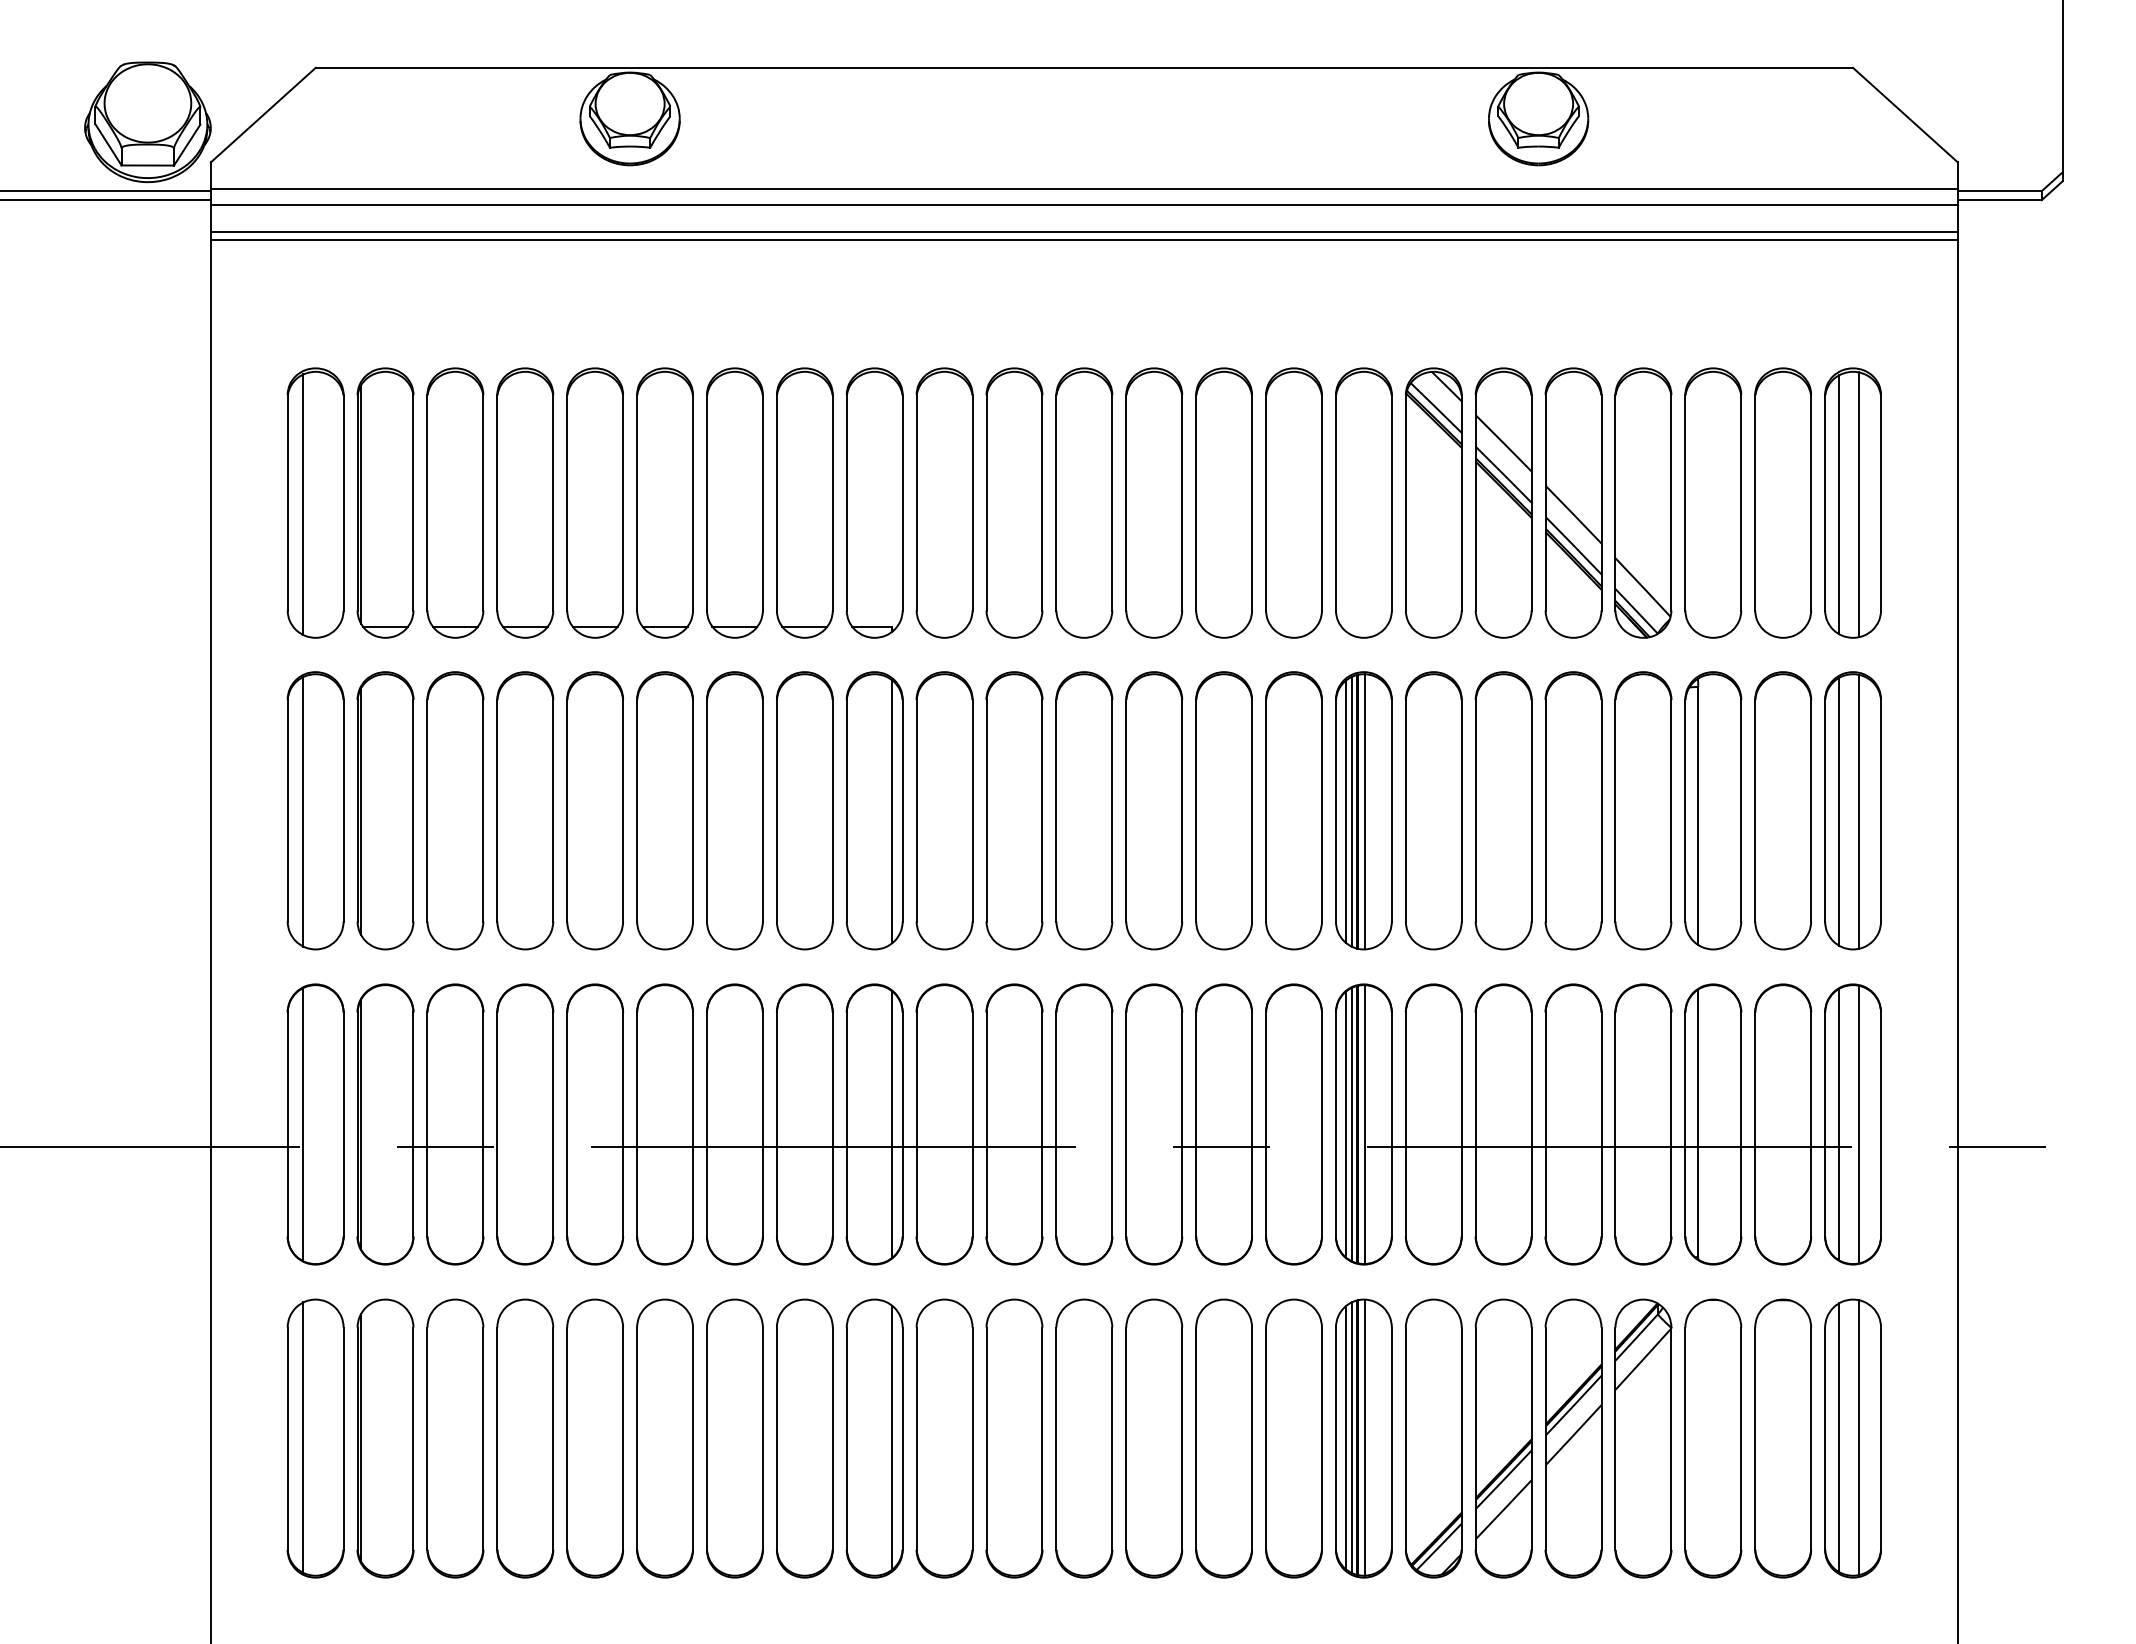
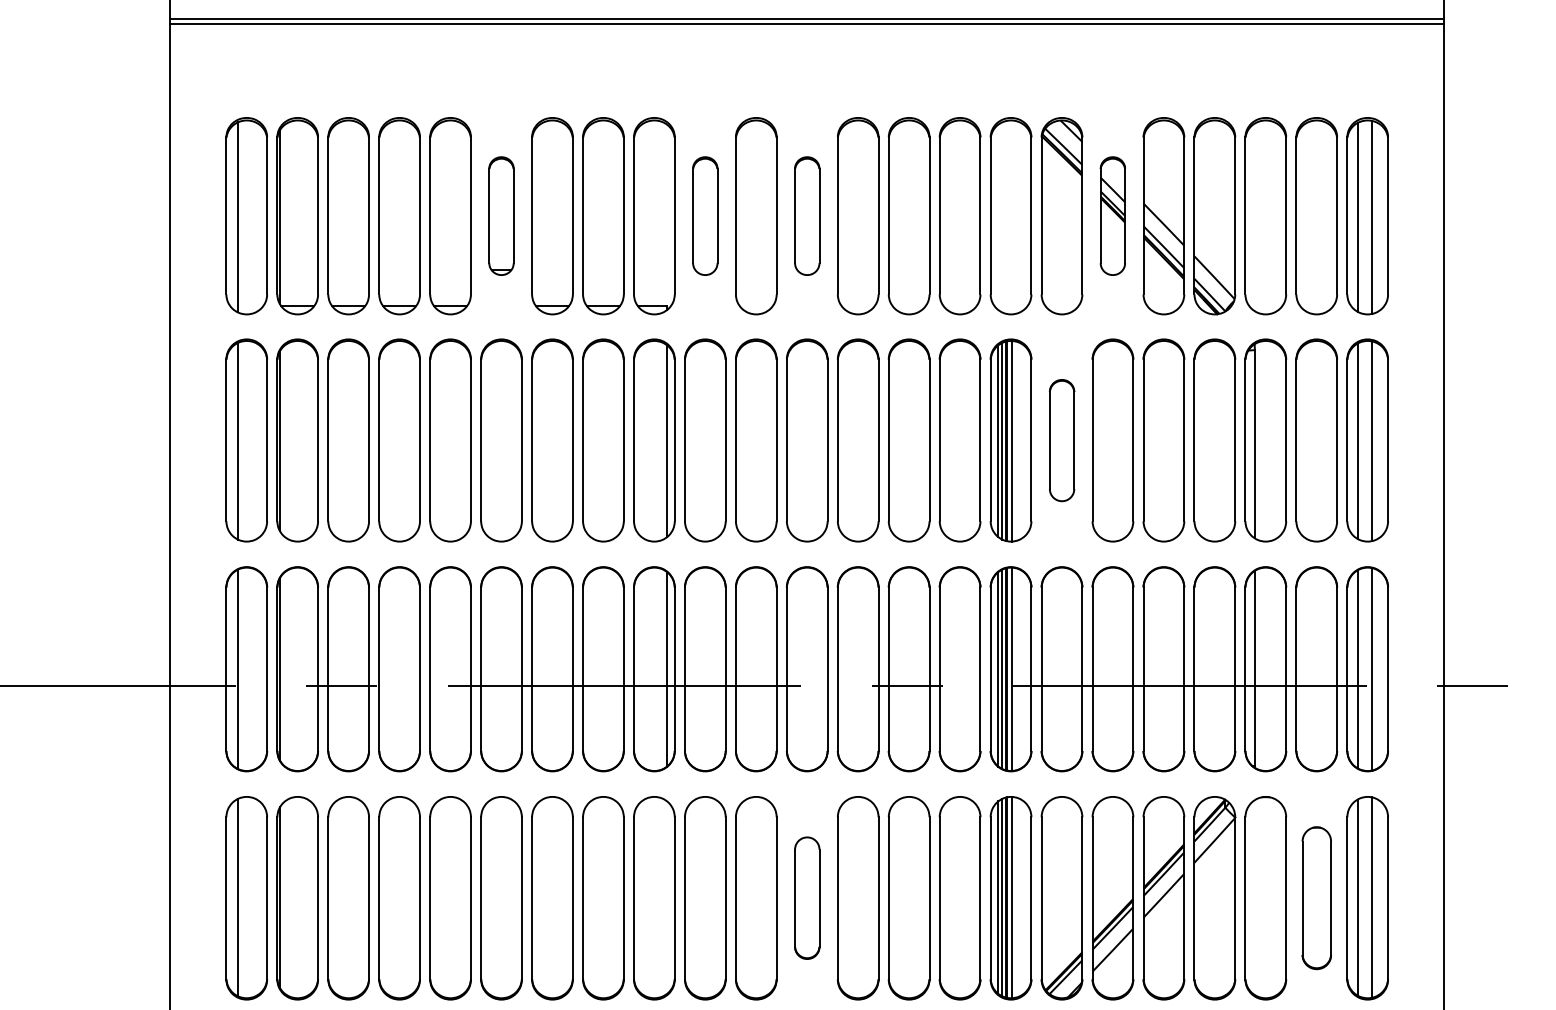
part: (664, 502) -> (501, 215), size x0.6
part: (944, 502) -> (705, 215), size x0.6
part: (1084, 502) -> (807, 215), size x0.6
part: (1503, 502) -> (1112, 215), size x0.6
part: (1433, 810) -> (1061, 440), size x0.6
line: (892, 1437) -> (667, 897), removed
part: (1084, 1438) -> (807, 898), size x0.6
part: (1783, 1438) -> (1316, 898), size x0.7

